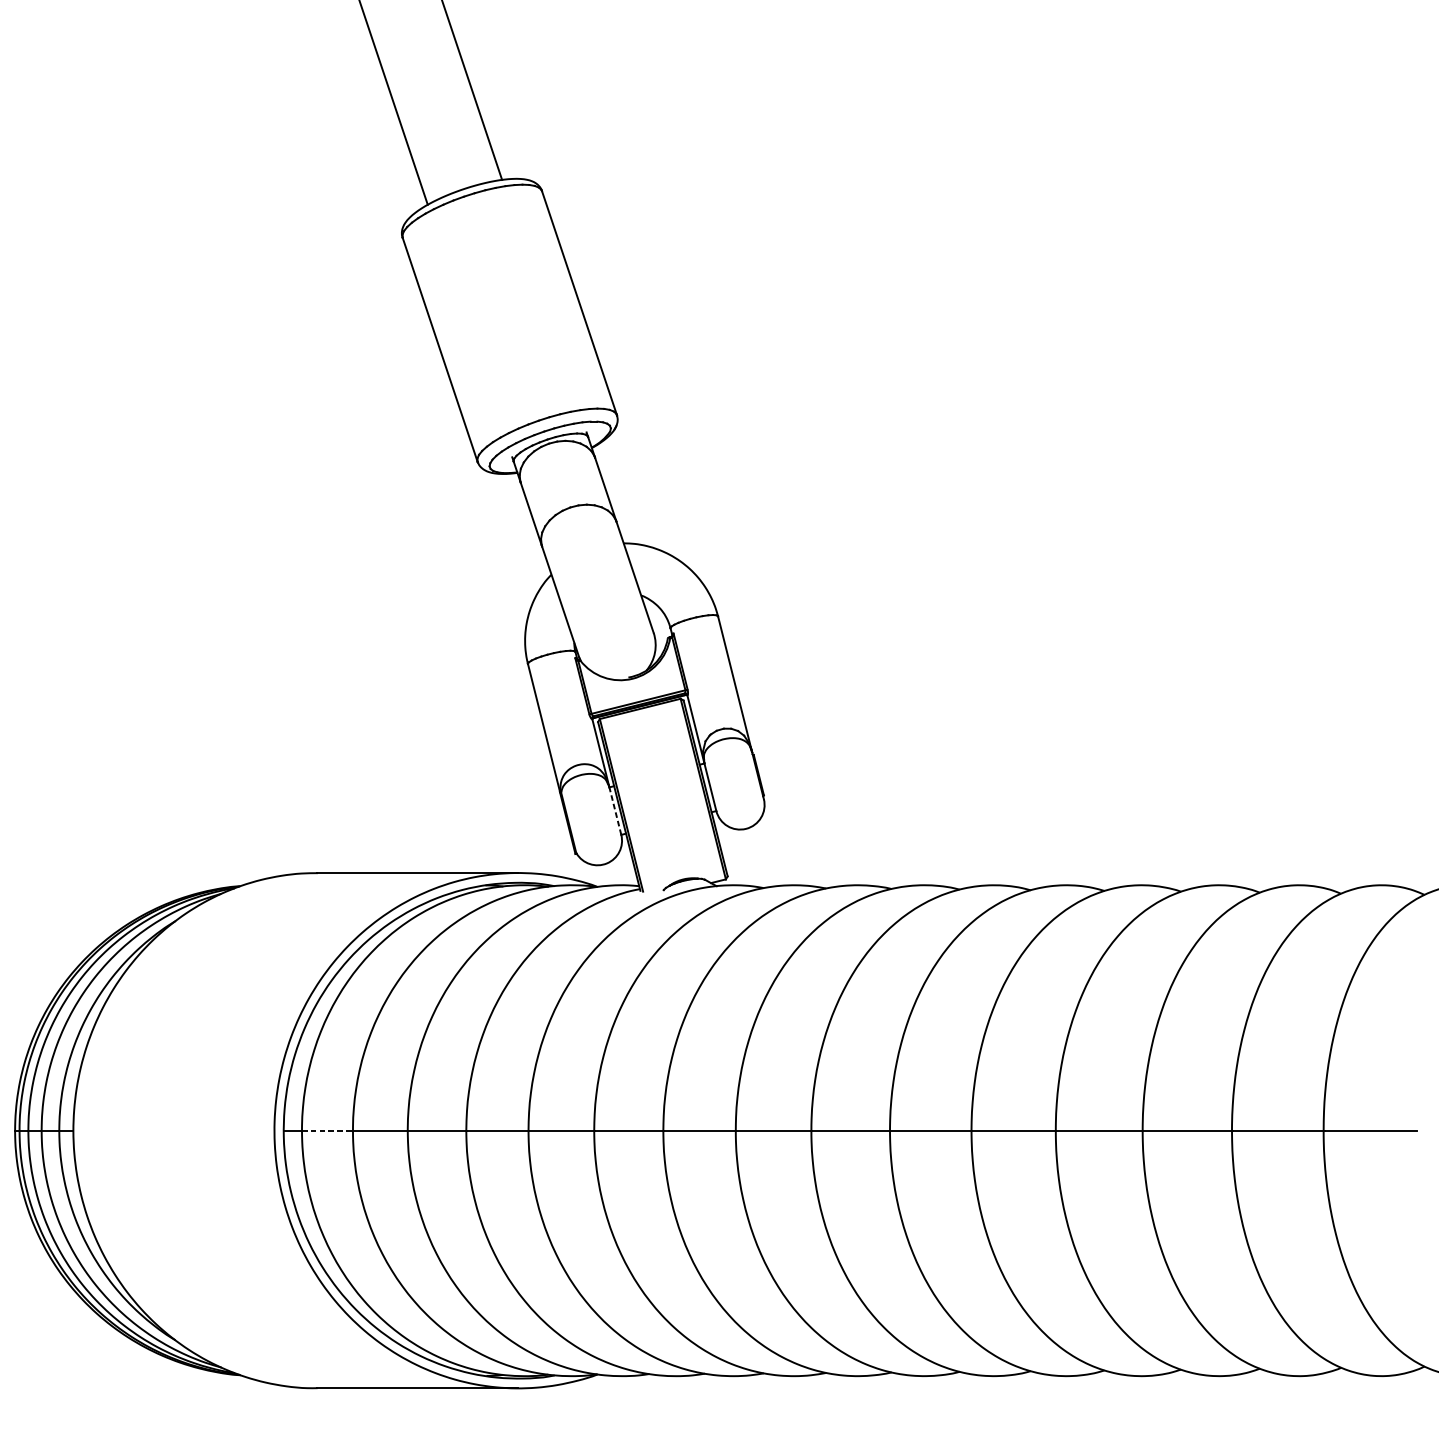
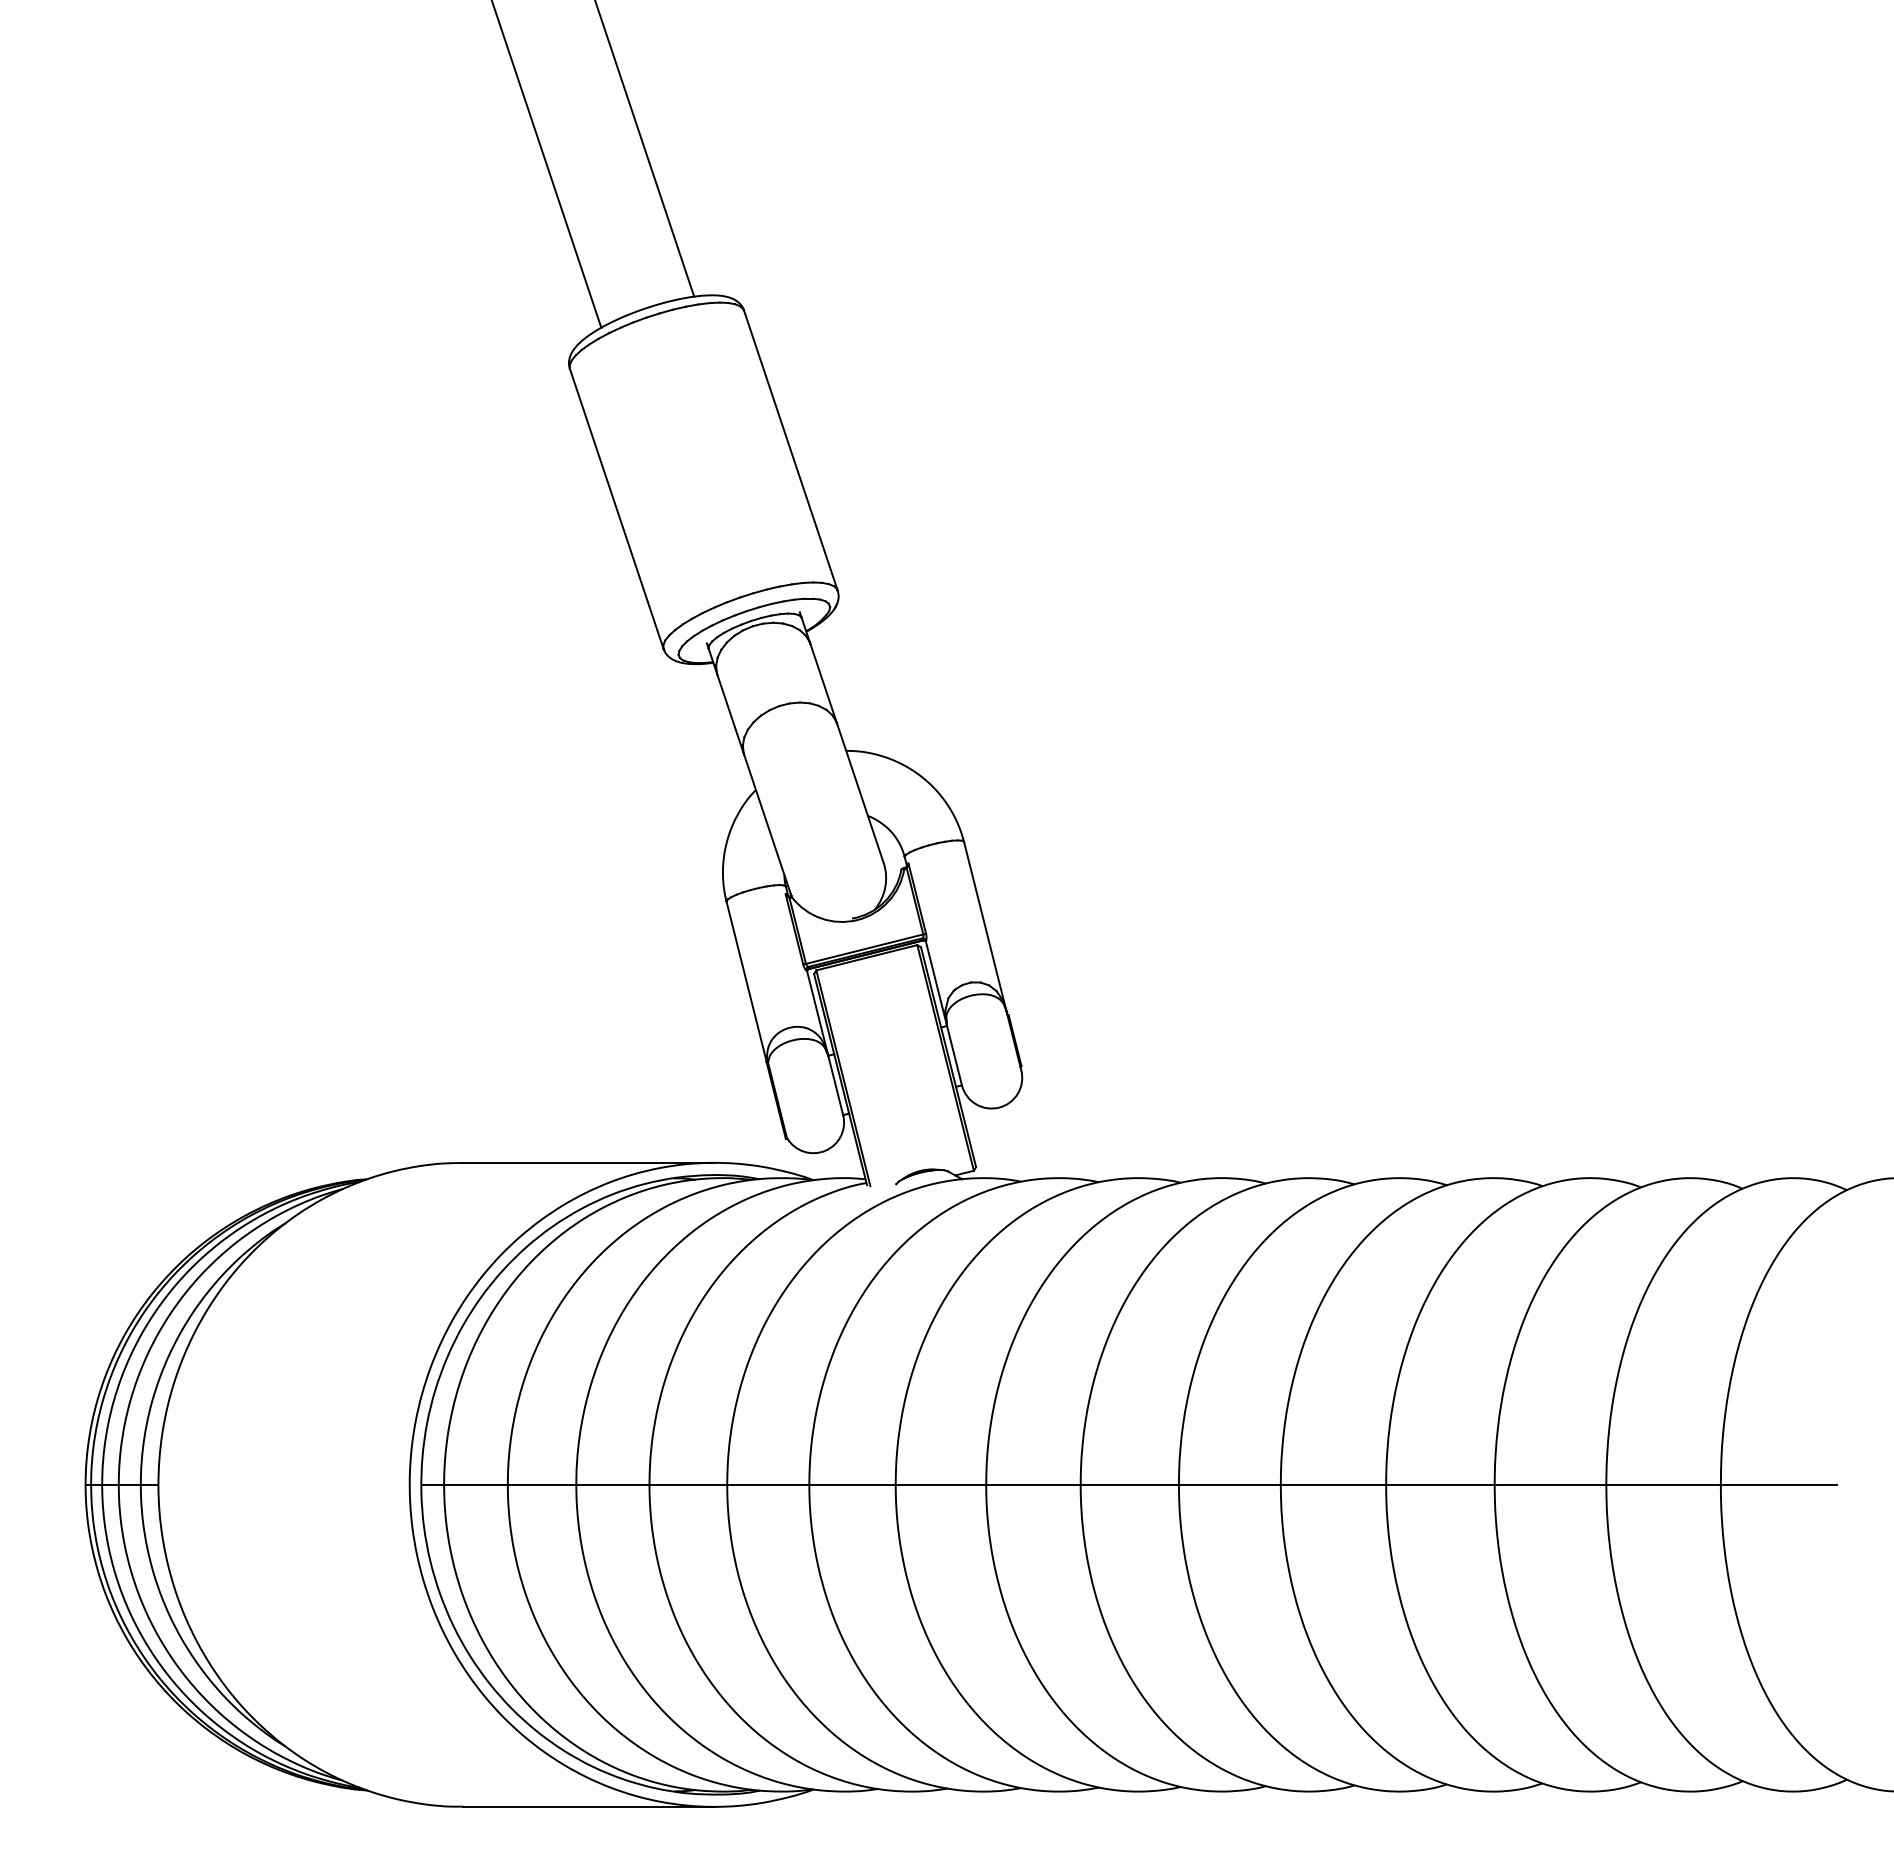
line: (615, 811) -> (835, 1085), dashed -> solid
line: (327, 1130) -> (476, 1484), dashed -> solid

